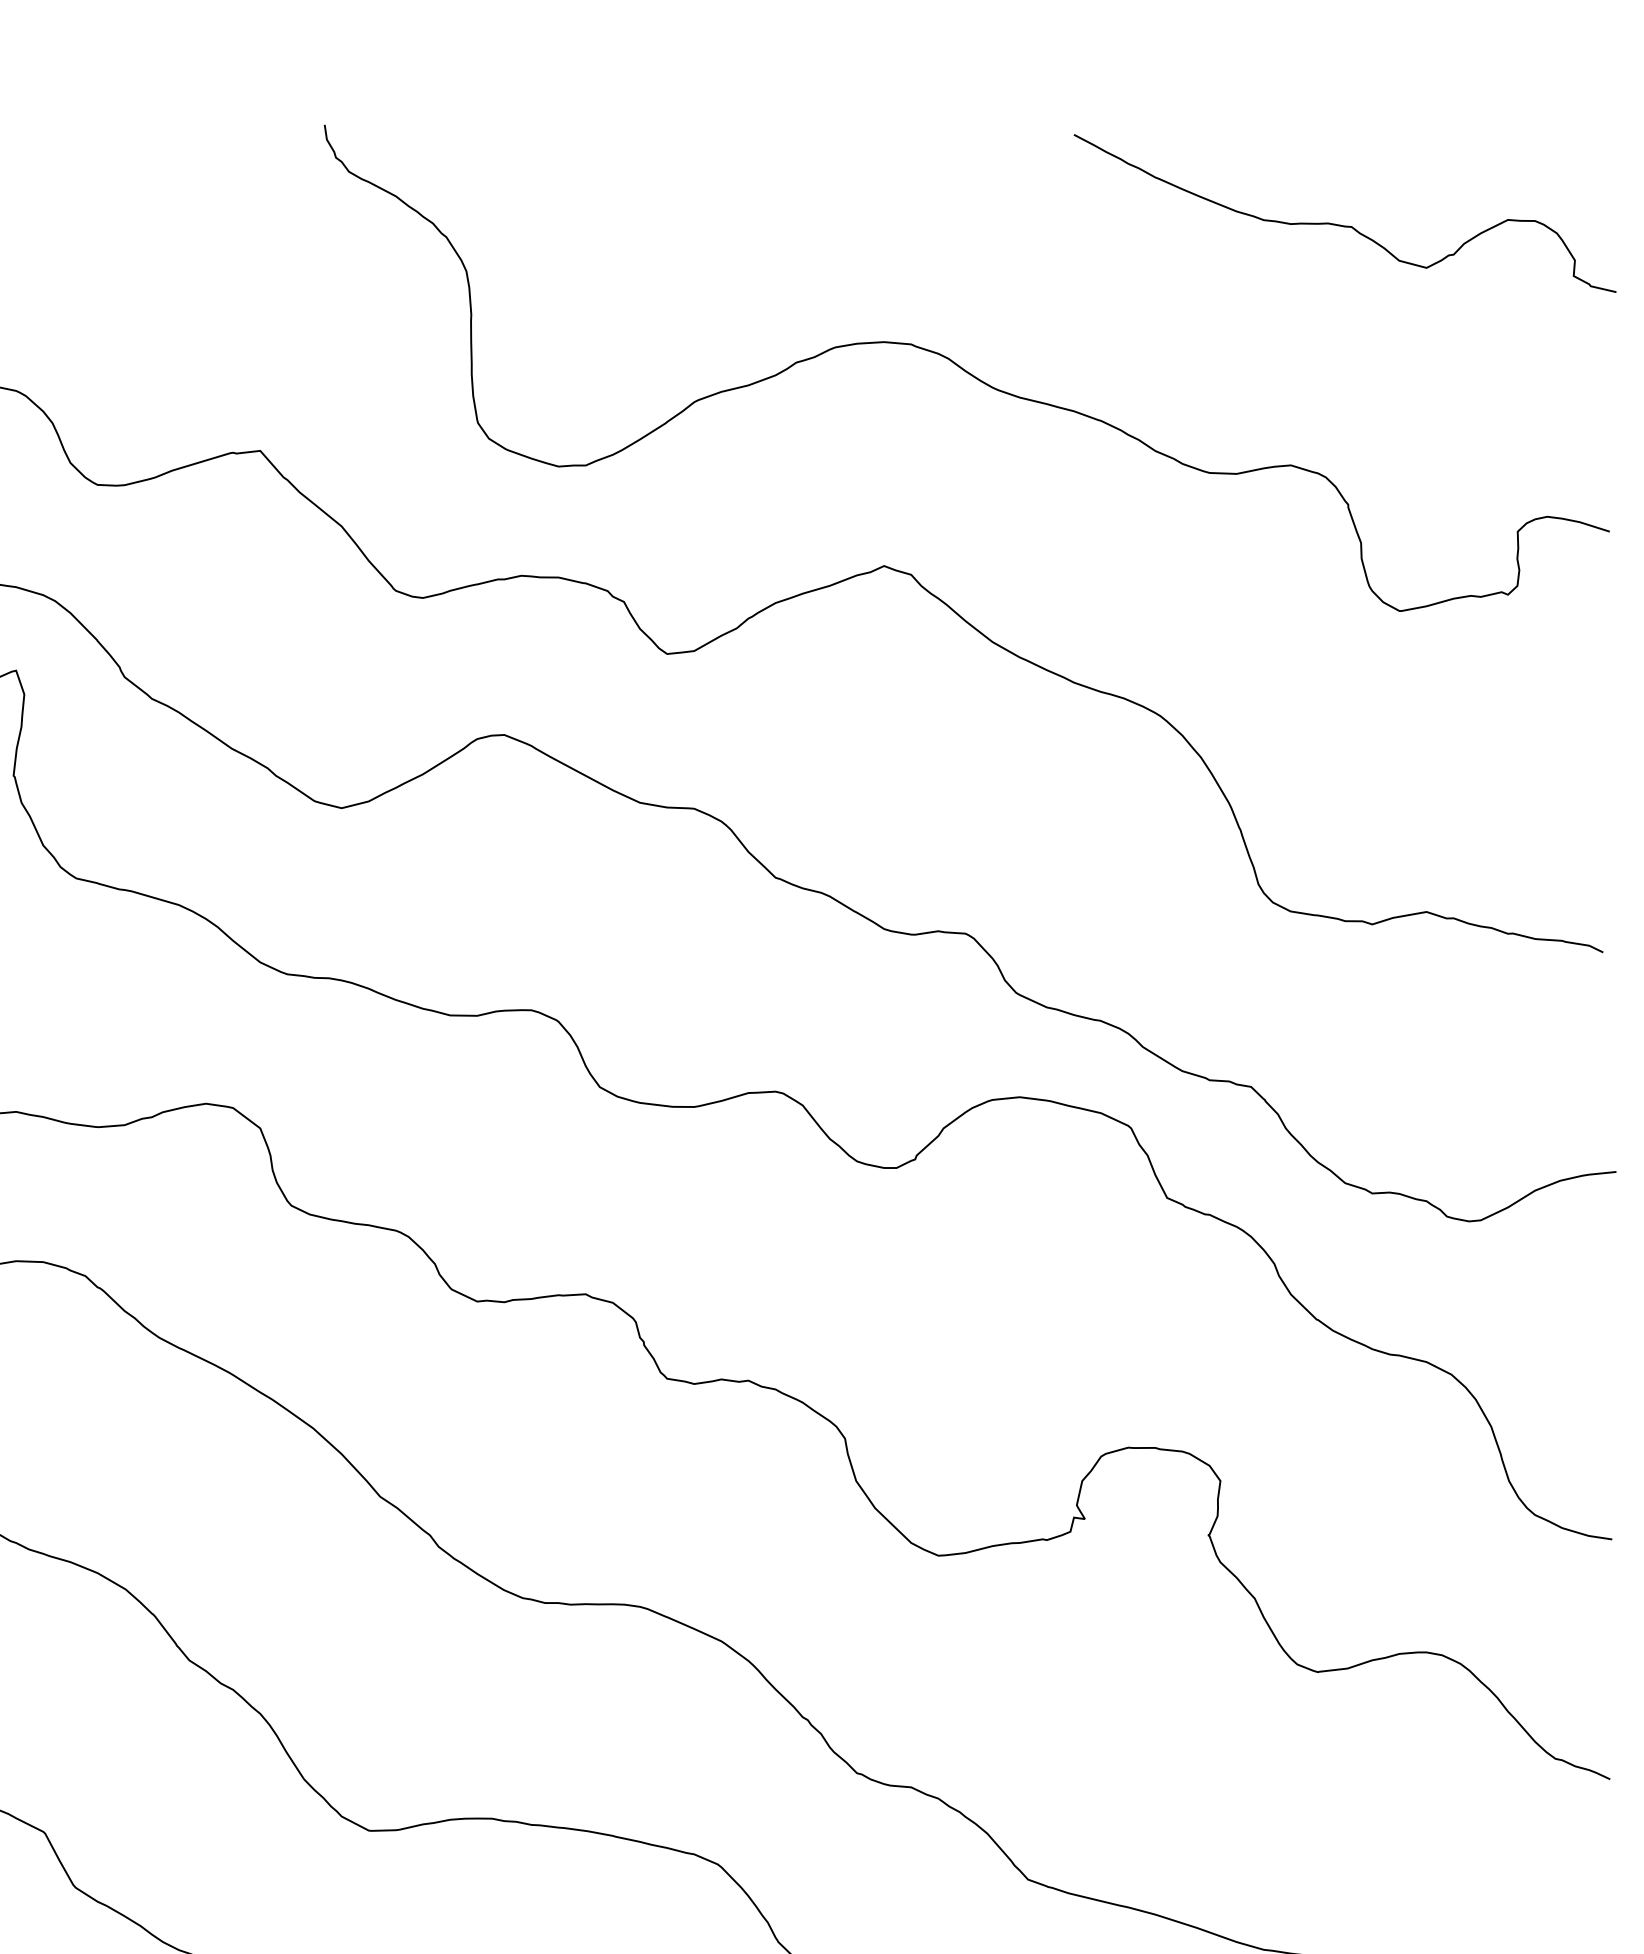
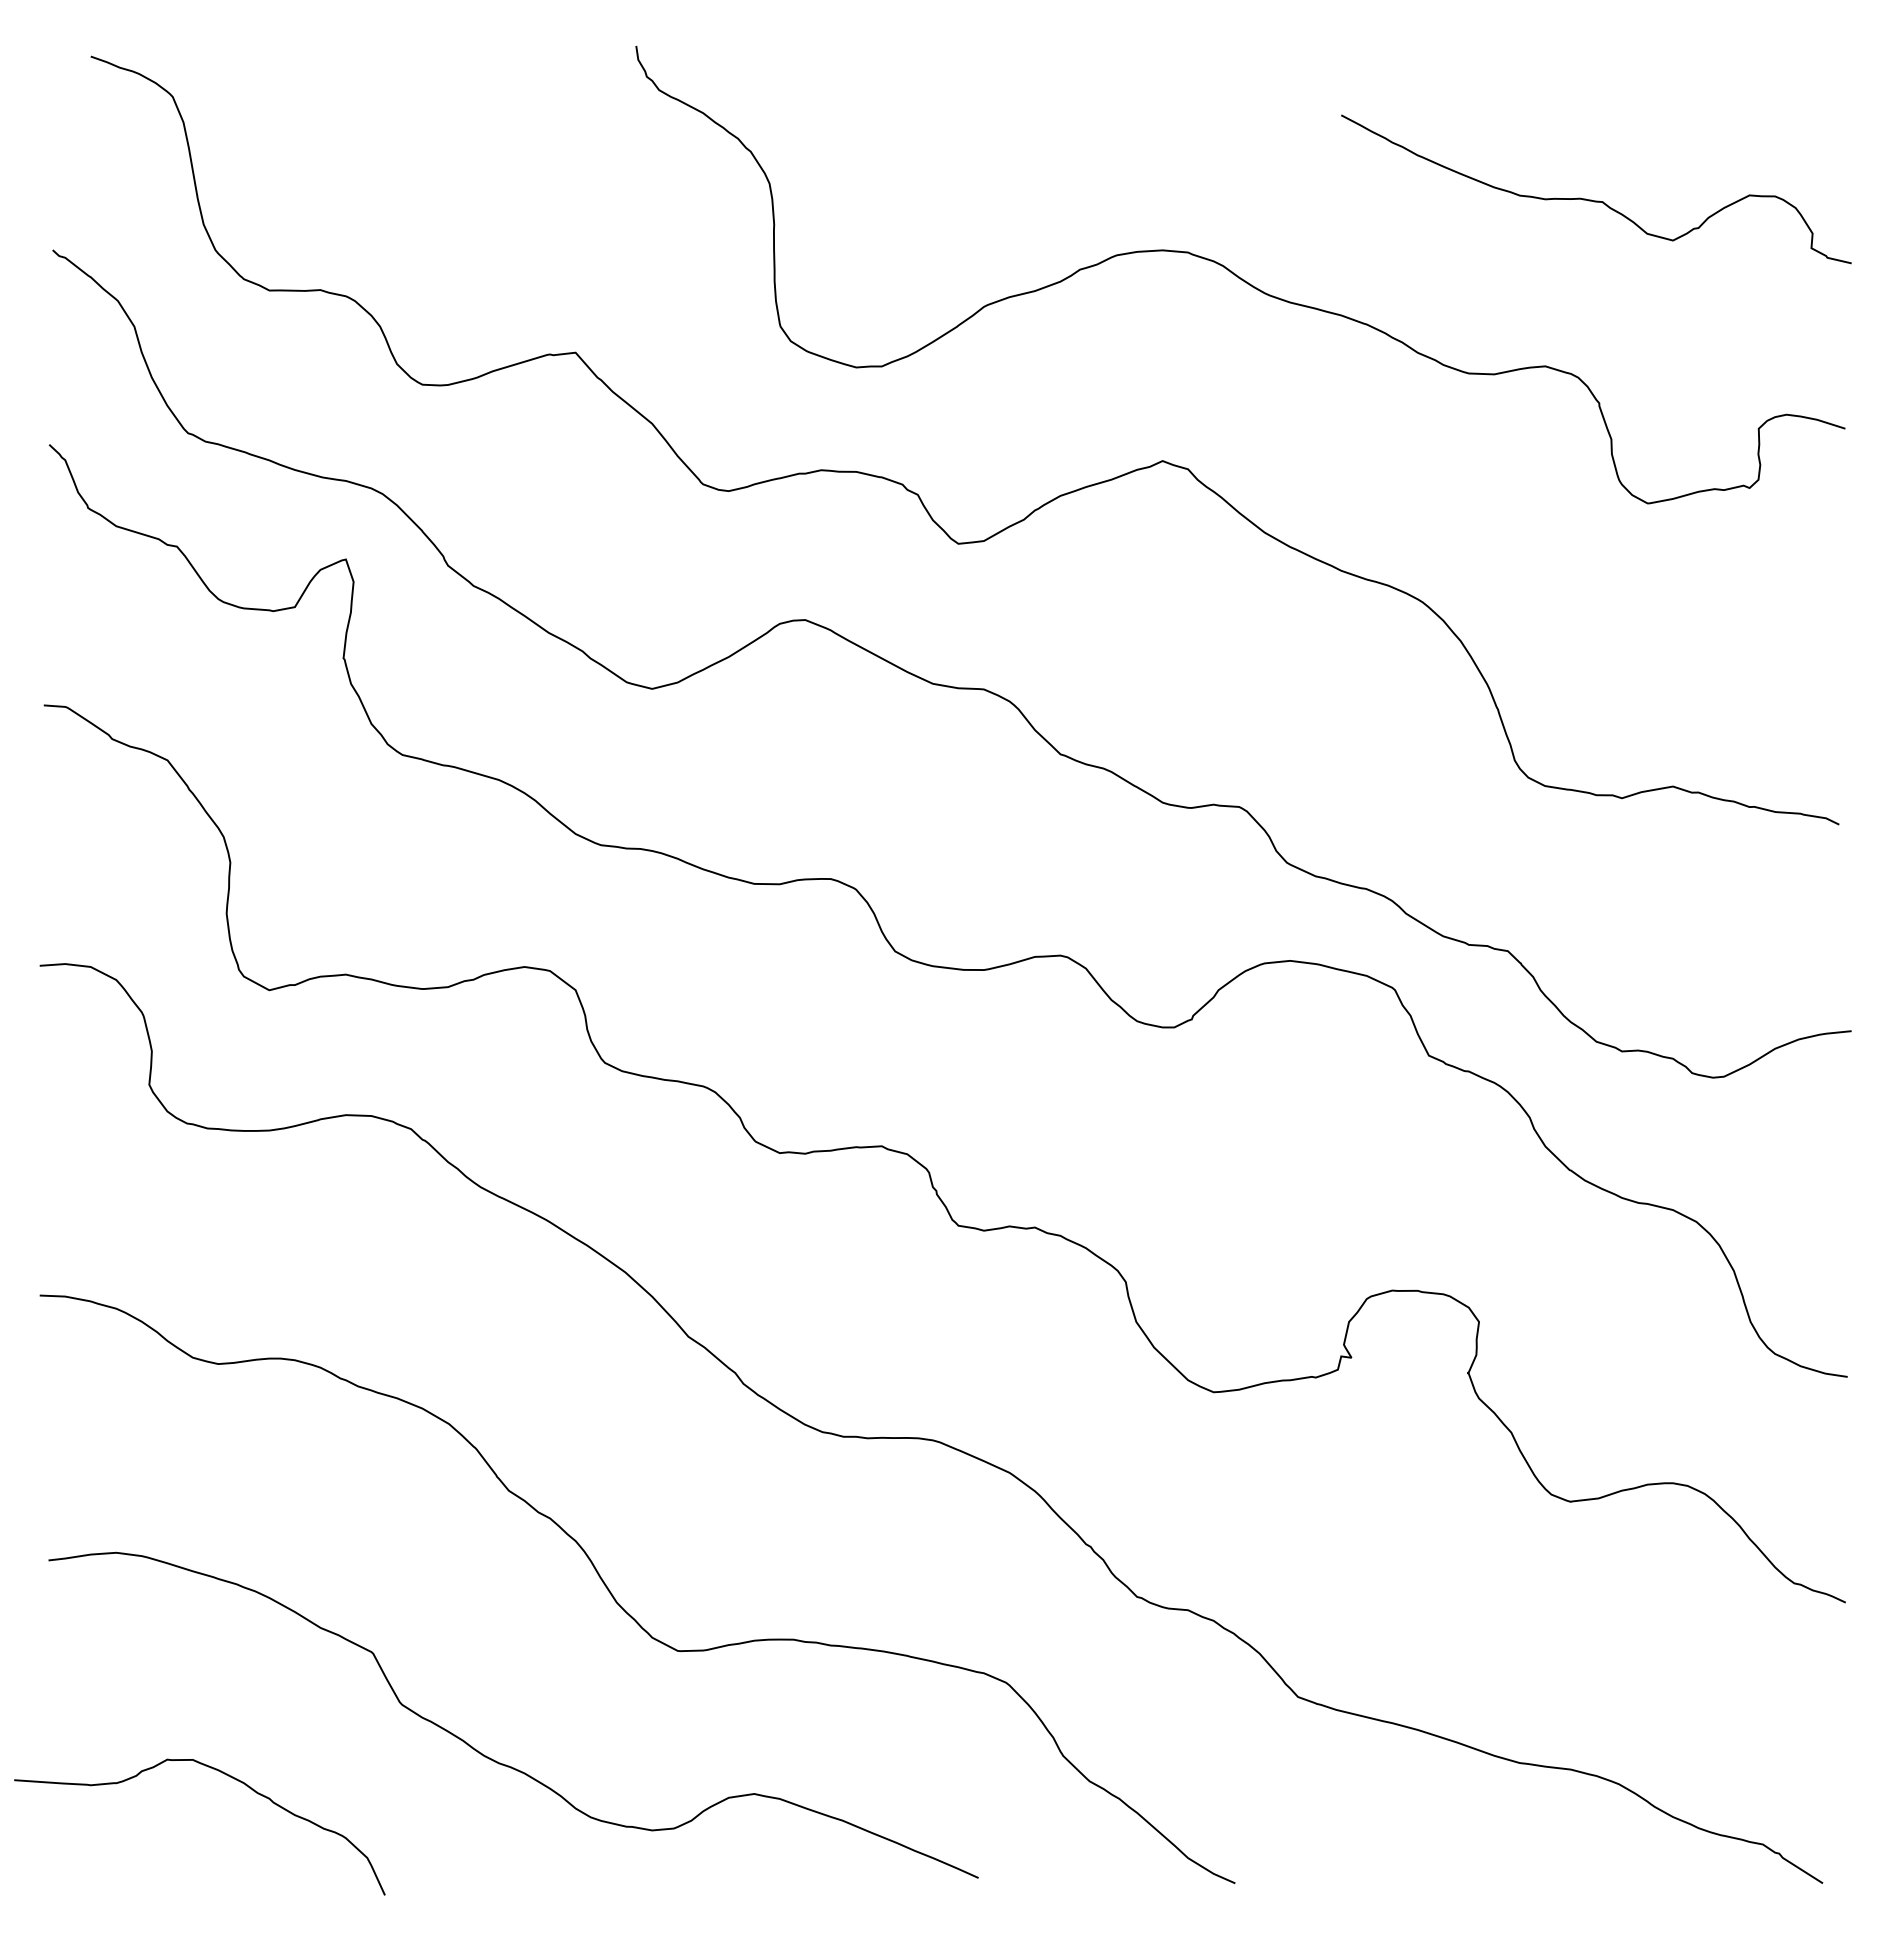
curve: (1345, 225) -> (1596, 200), moved

